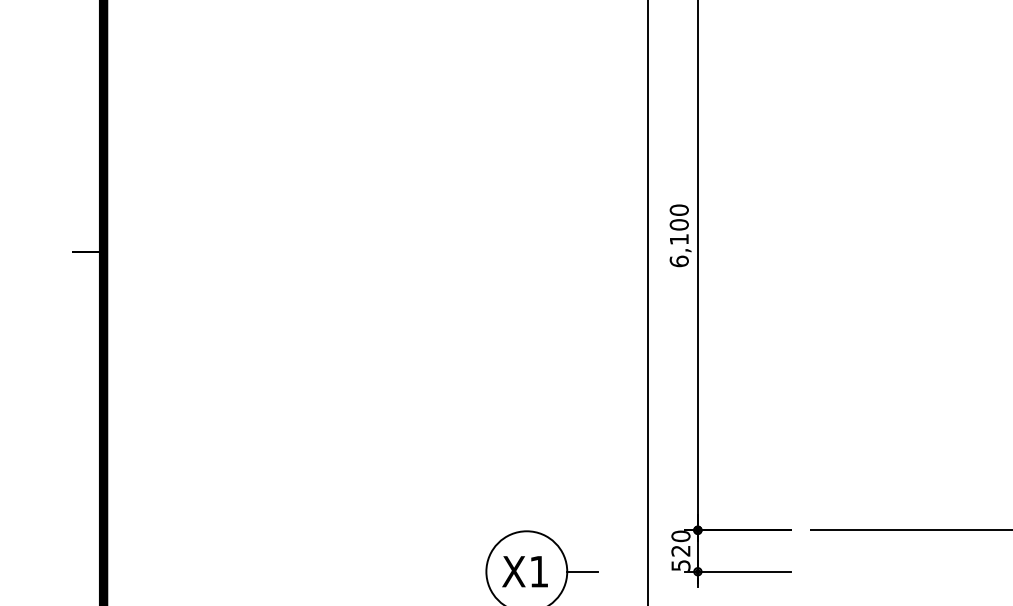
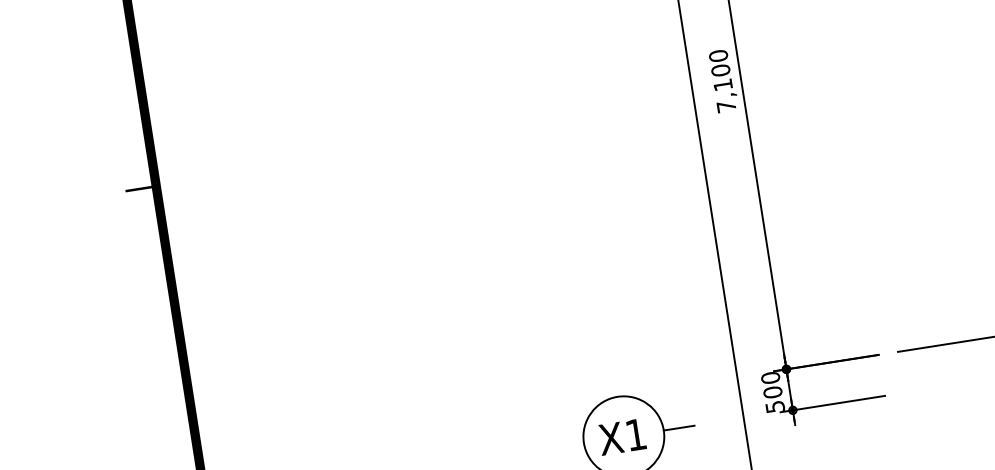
text: (678, 261) -> (725, 106), 6,100 -> 7,100
text: (680, 550) -> (772, 392), 520 -> 500

